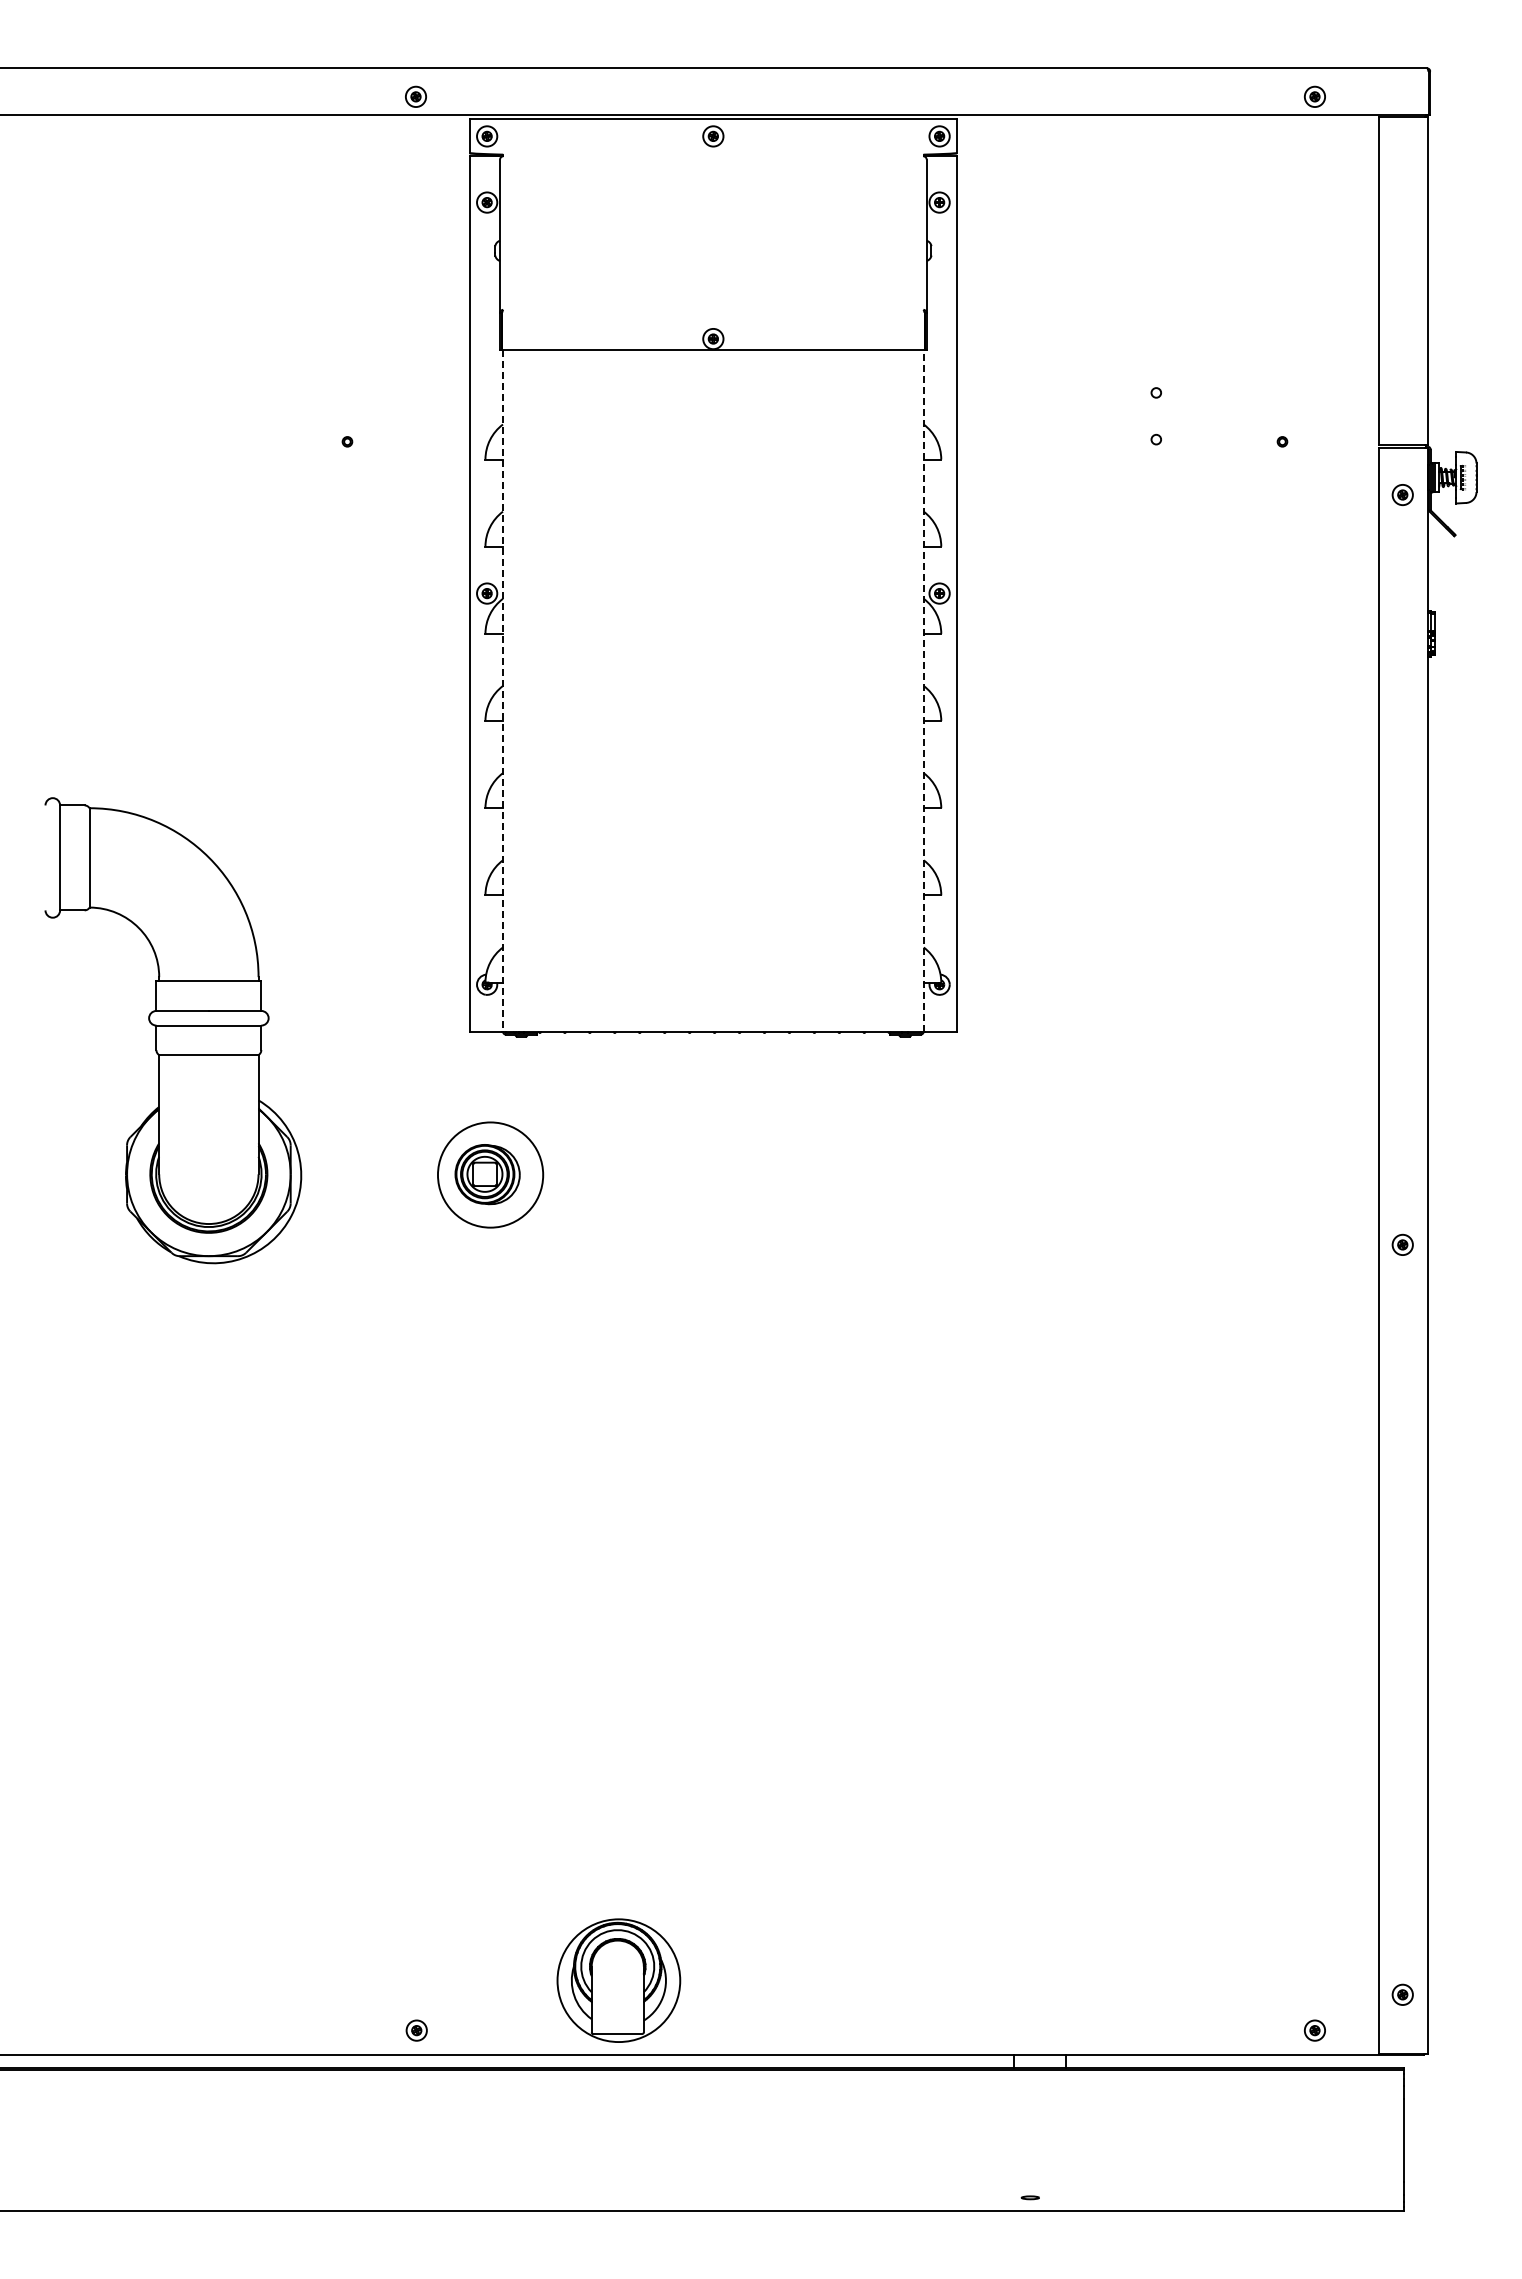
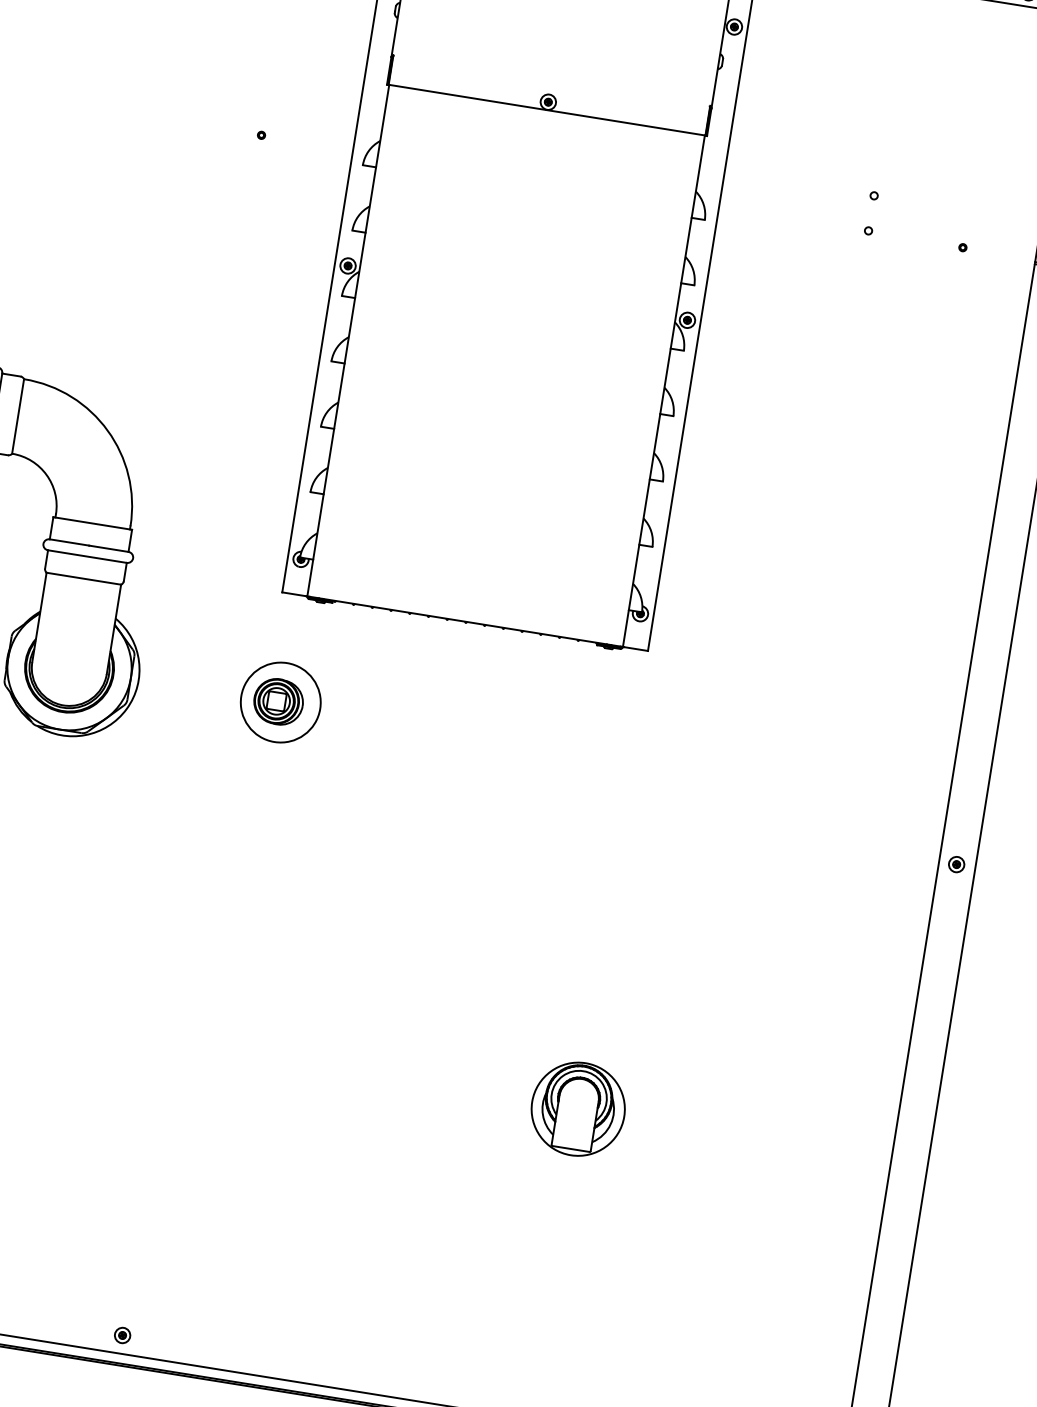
line: (503, 690) -> (348, 340), dashed -> solid
line: (923, 690) -> (663, 391), dashed -> solid
part: (618, 1980) -> (577, 1109), moved

